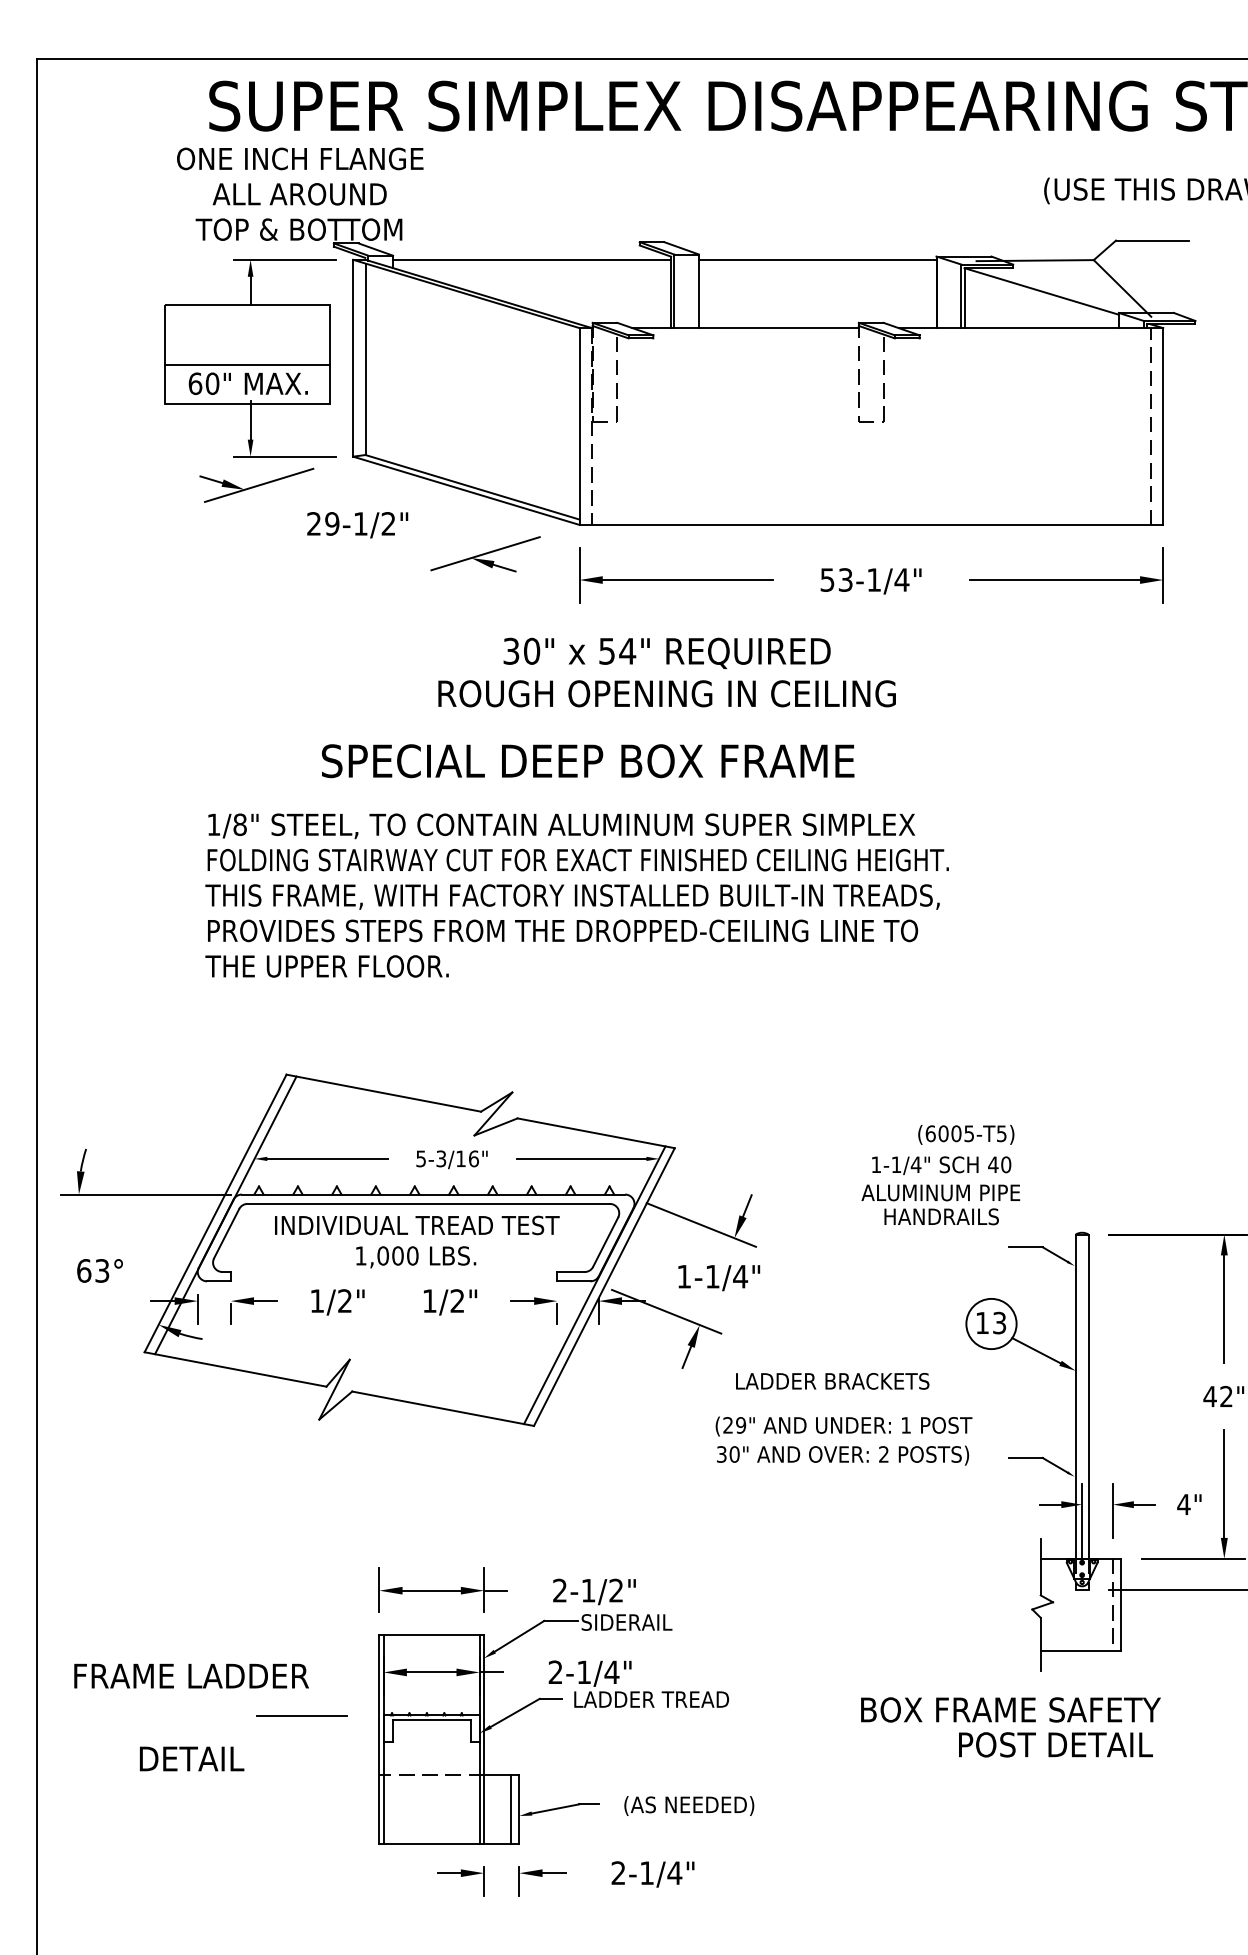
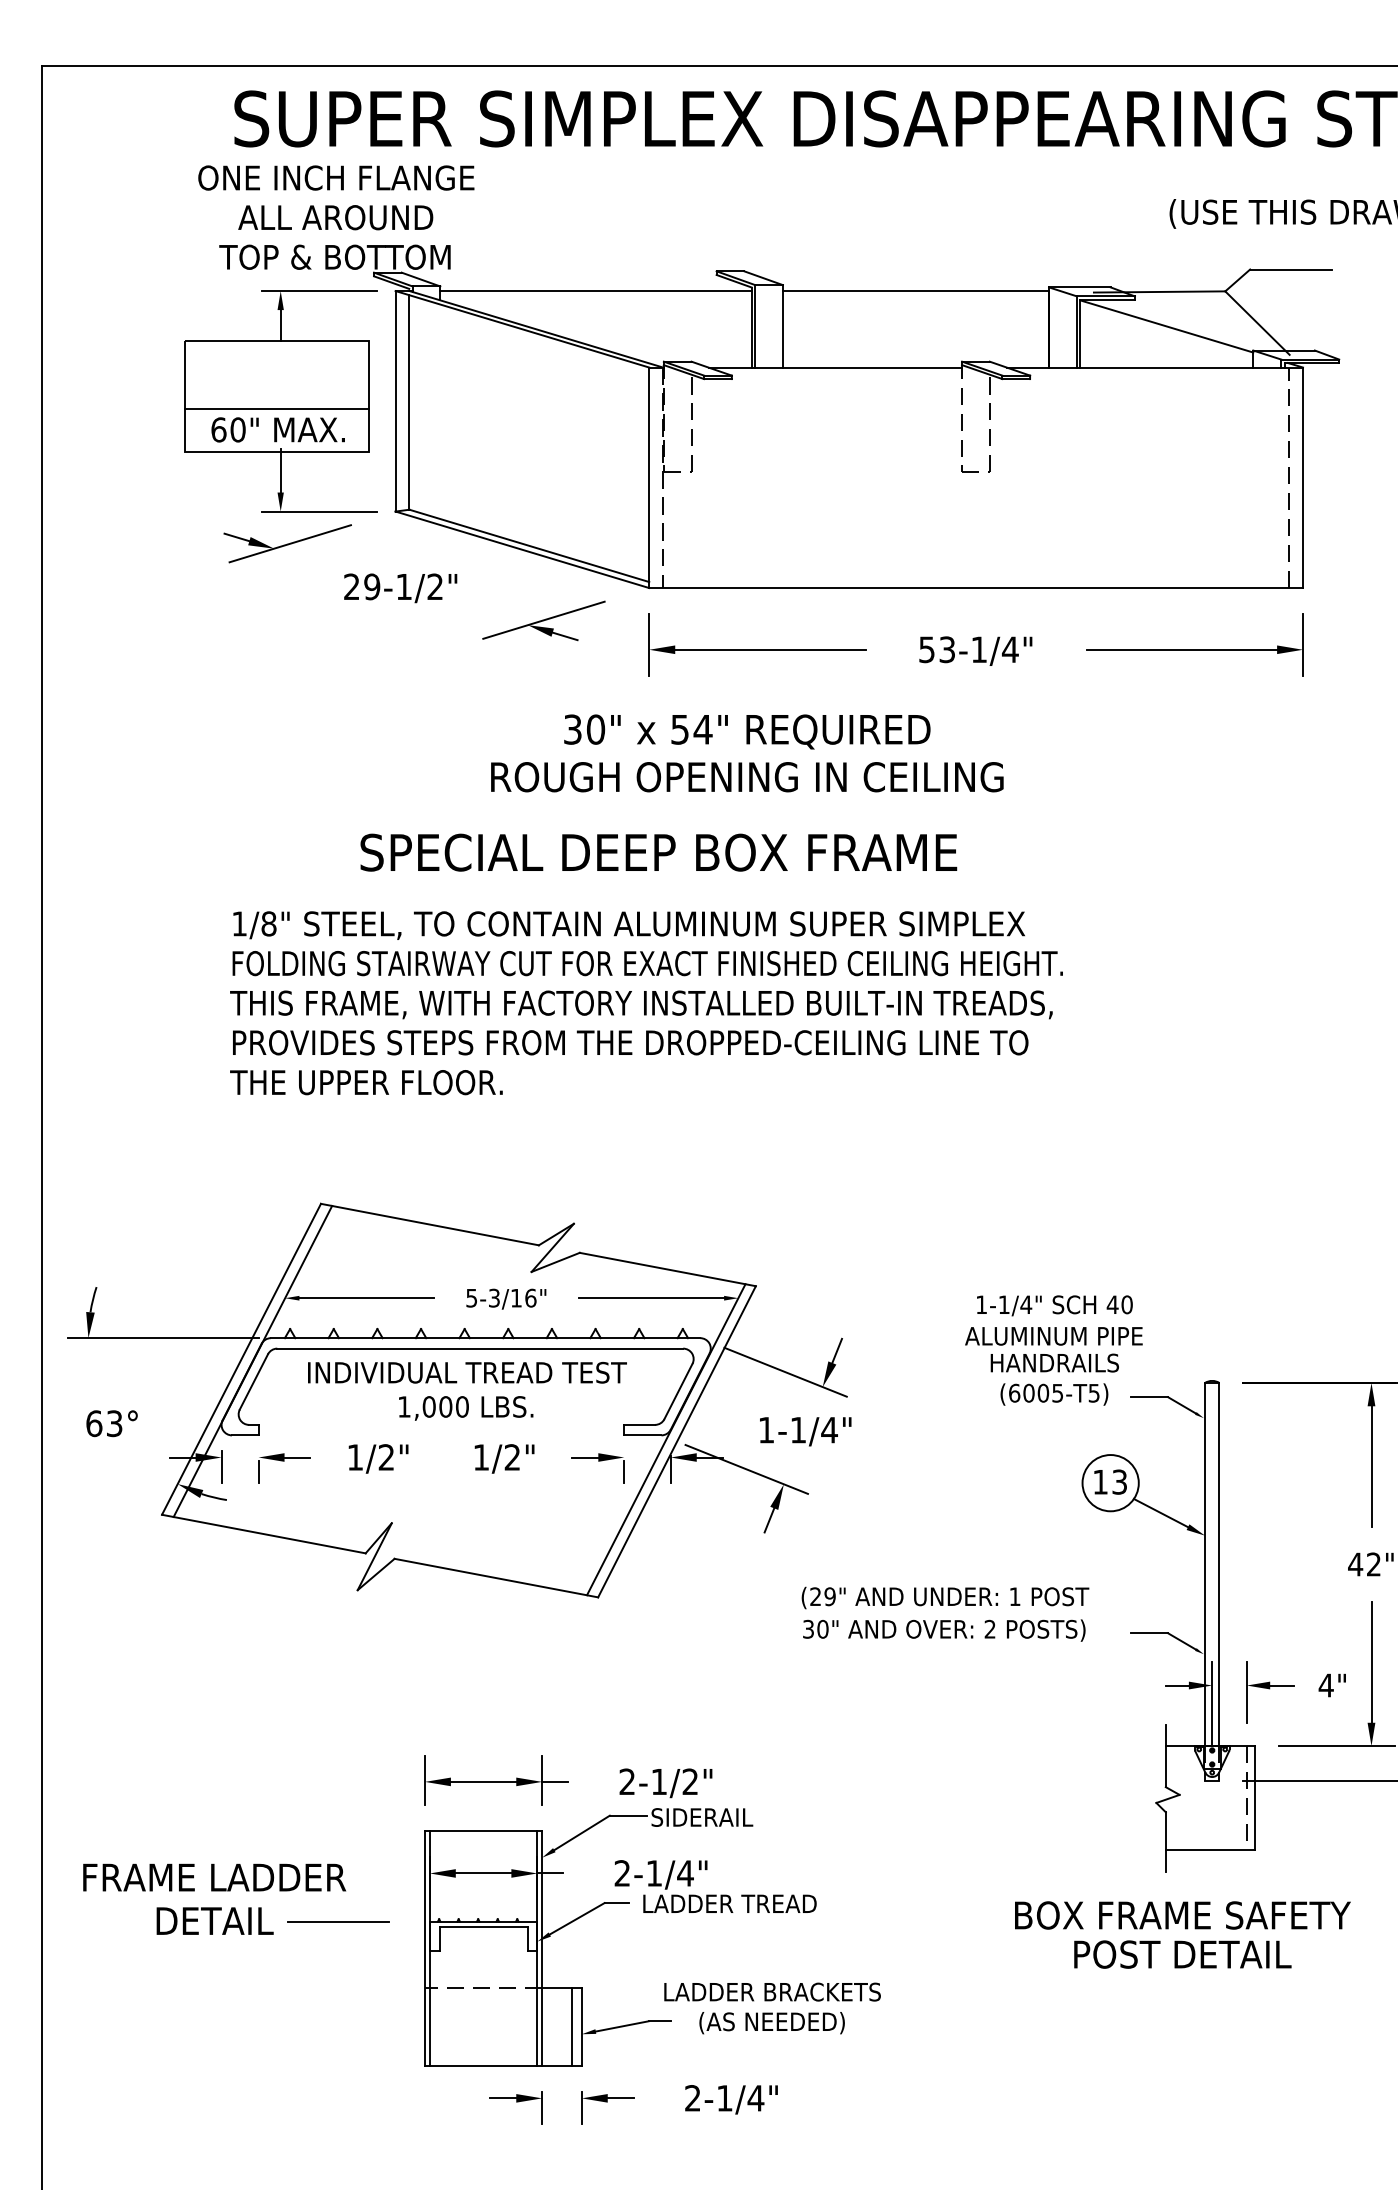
text: (966, 1134) -> (1054, 1394), moved
text: (832, 1381) -> (772, 1992), moved
text: (1010, 1709) -> (1182, 1914), moved
text: (192, 1758) -> (215, 1920), moved

